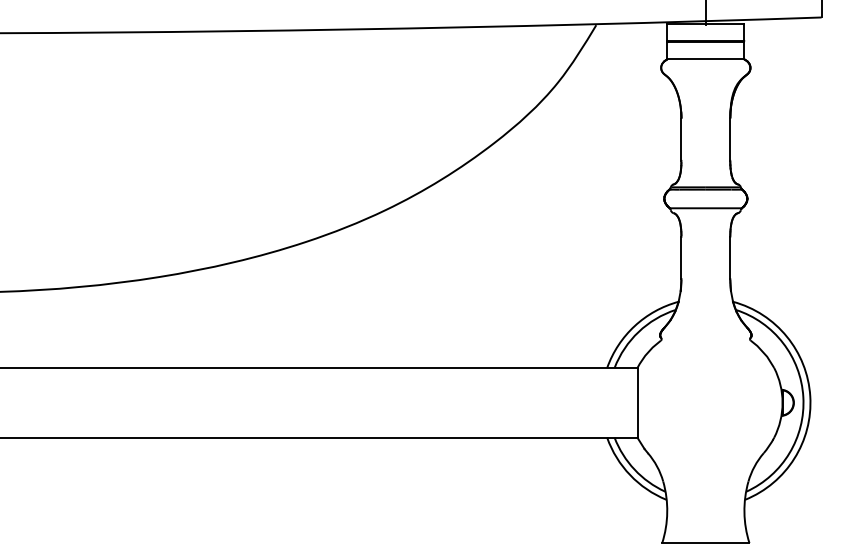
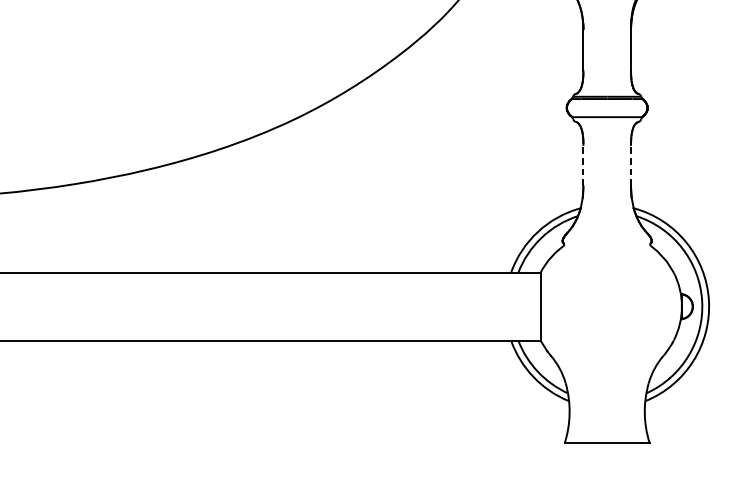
line: (681, 257) -> (583, 165), solid -> dashed
line: (730, 257) -> (631, 165), solid -> dashed

